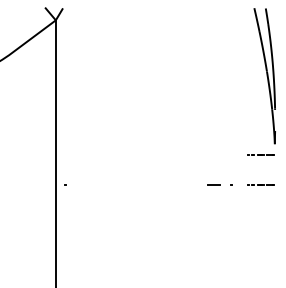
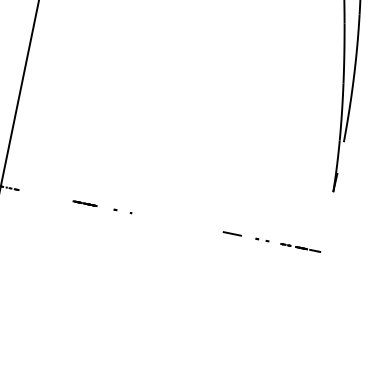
line: (260, 154) -> (309, 202), removed
line: (113, 184) -> (85, 202), added

